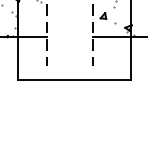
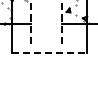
line: (74, 81) -> (49, 53), solid -> dashed

